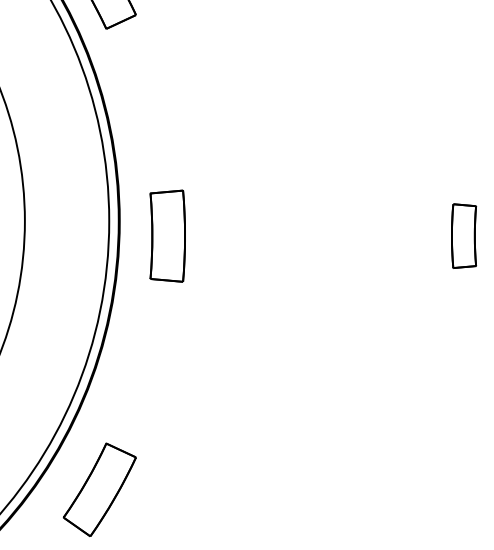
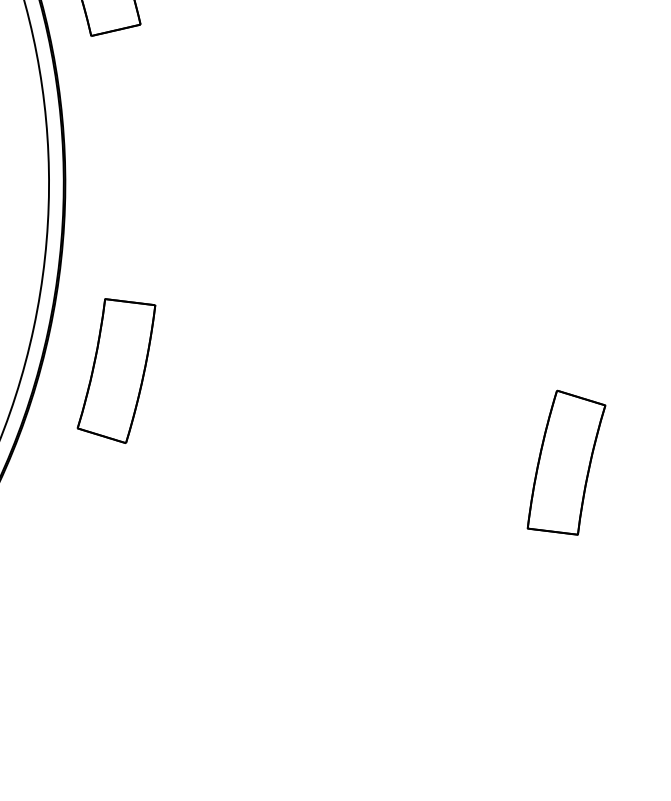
part: (463, 235) -> (564, 463), size x1.43

